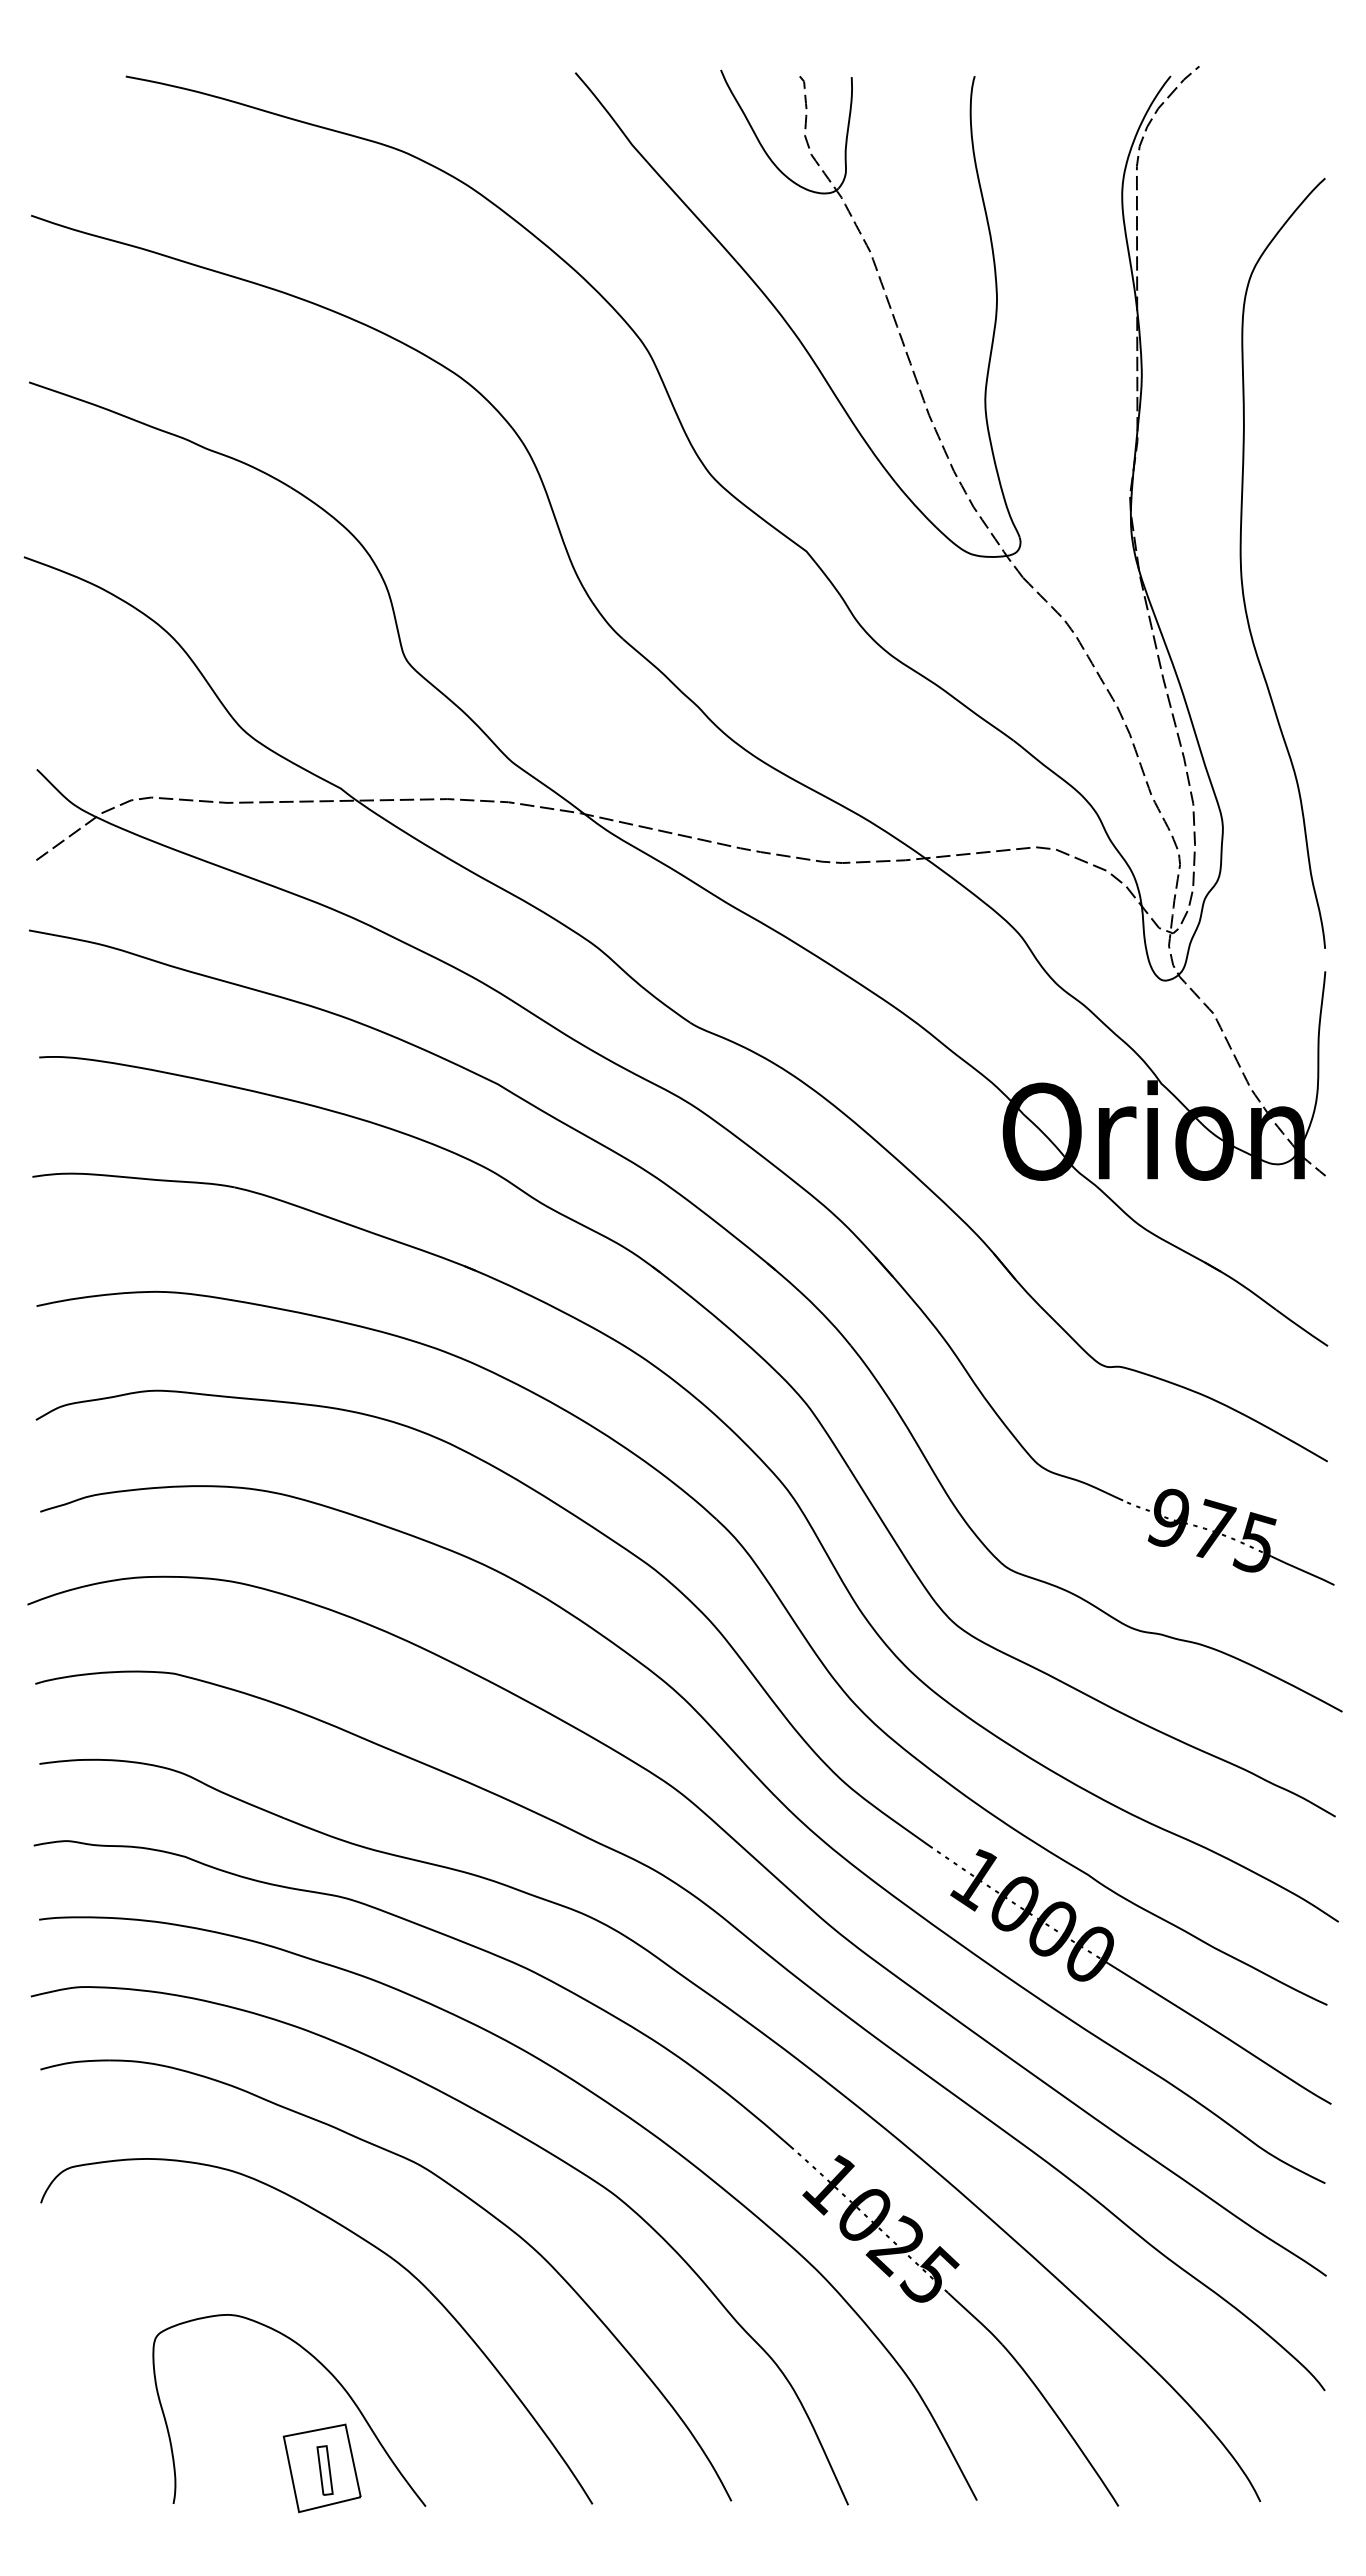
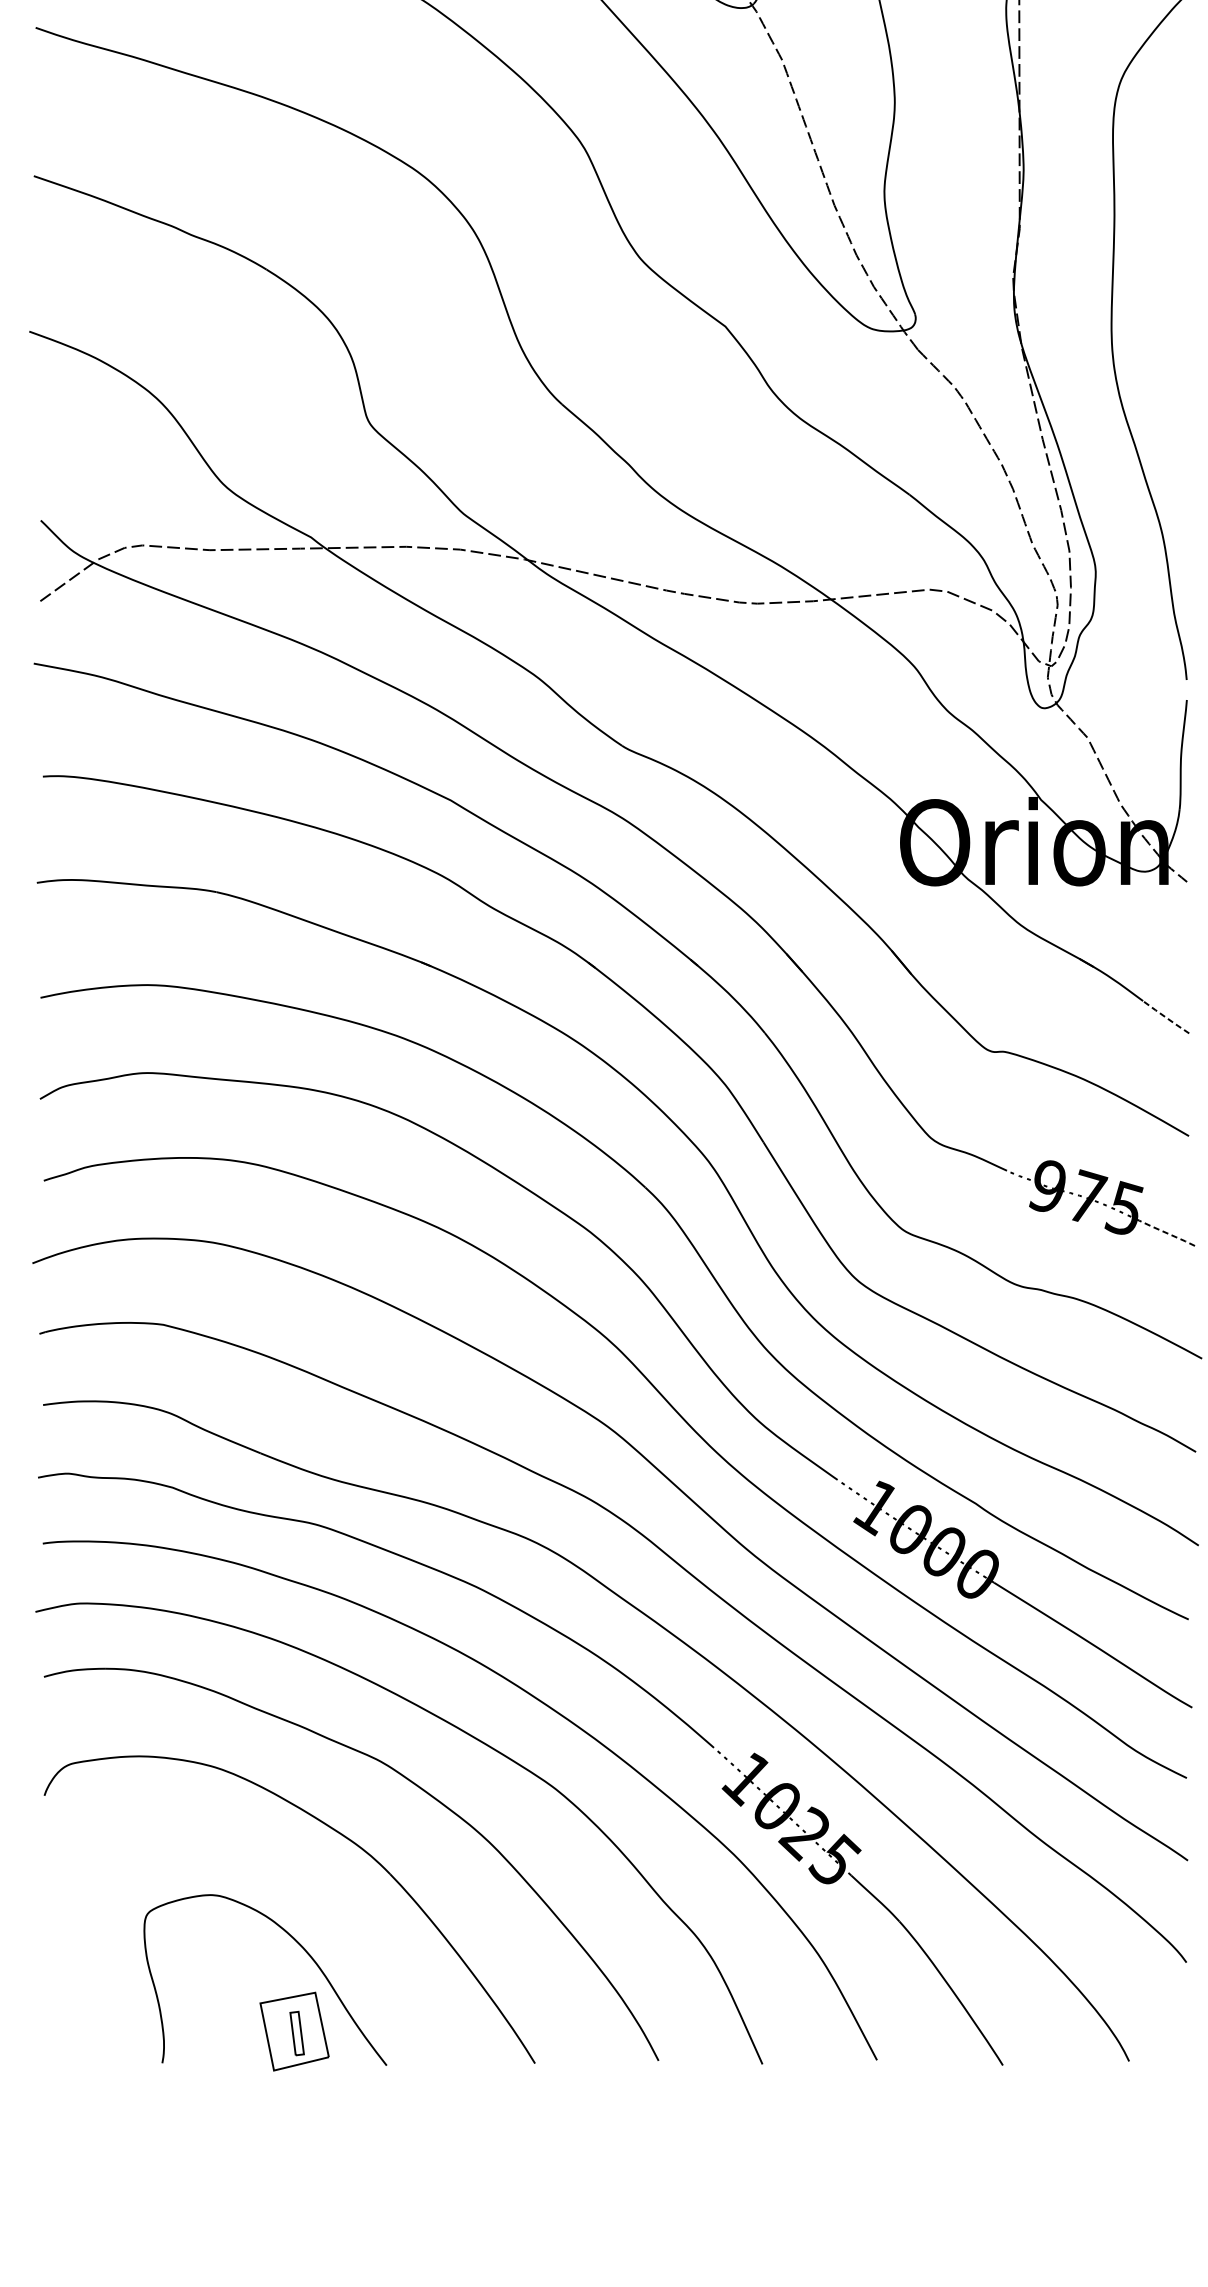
line: (1301, 1328) -> (1165, 1017), solid -> dashed
line: (1302, 1570) -> (1166, 1232), solid -> dashed

